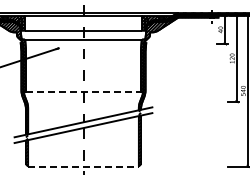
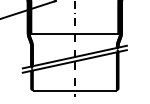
line: (83, 92) -> (74, 34), dashed -> solid
line: (83, 166) -> (74, 90), dashed -> solid

